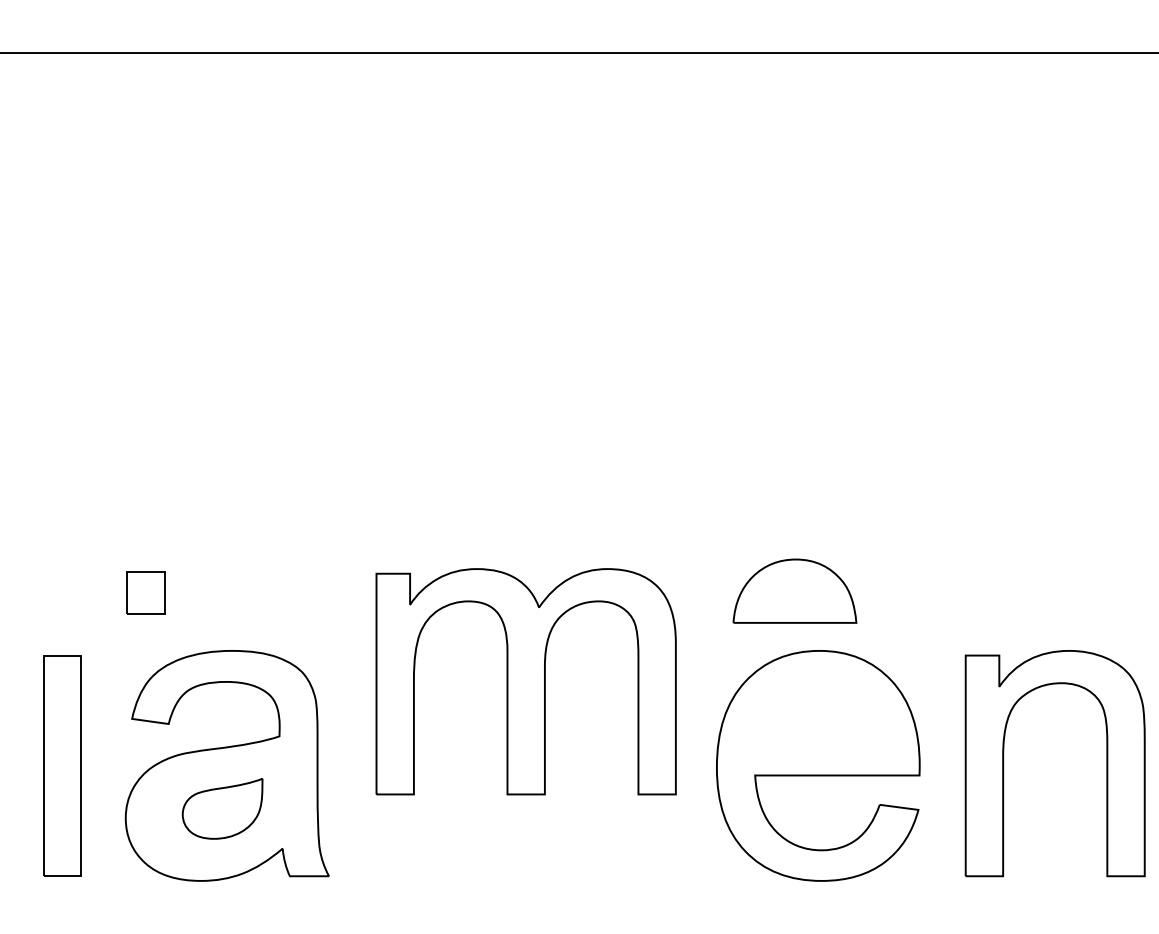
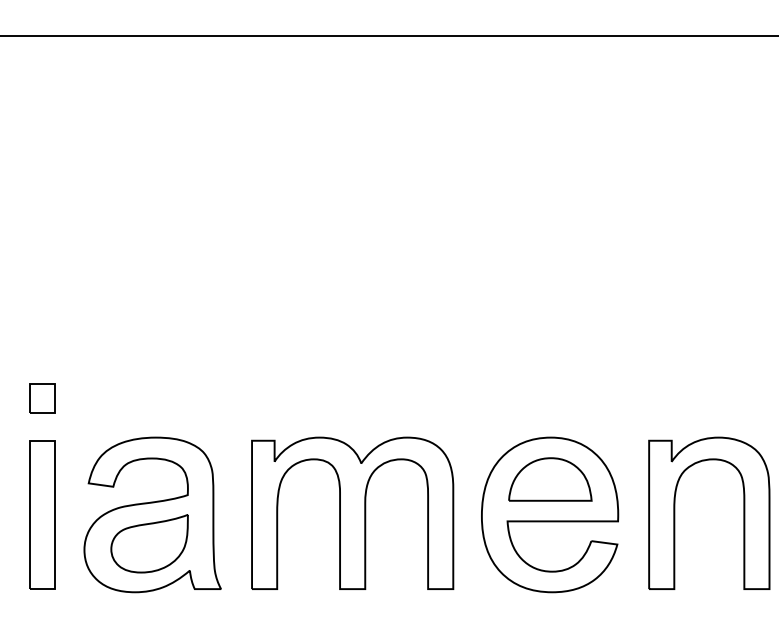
part: (795, 591) -> (550, 479), moved
part: (146, 592) -> (42, 398), moved
part: (525, 680) -> (352, 512), moved
part: (222, 808) -> (149, 543), size x1.43

